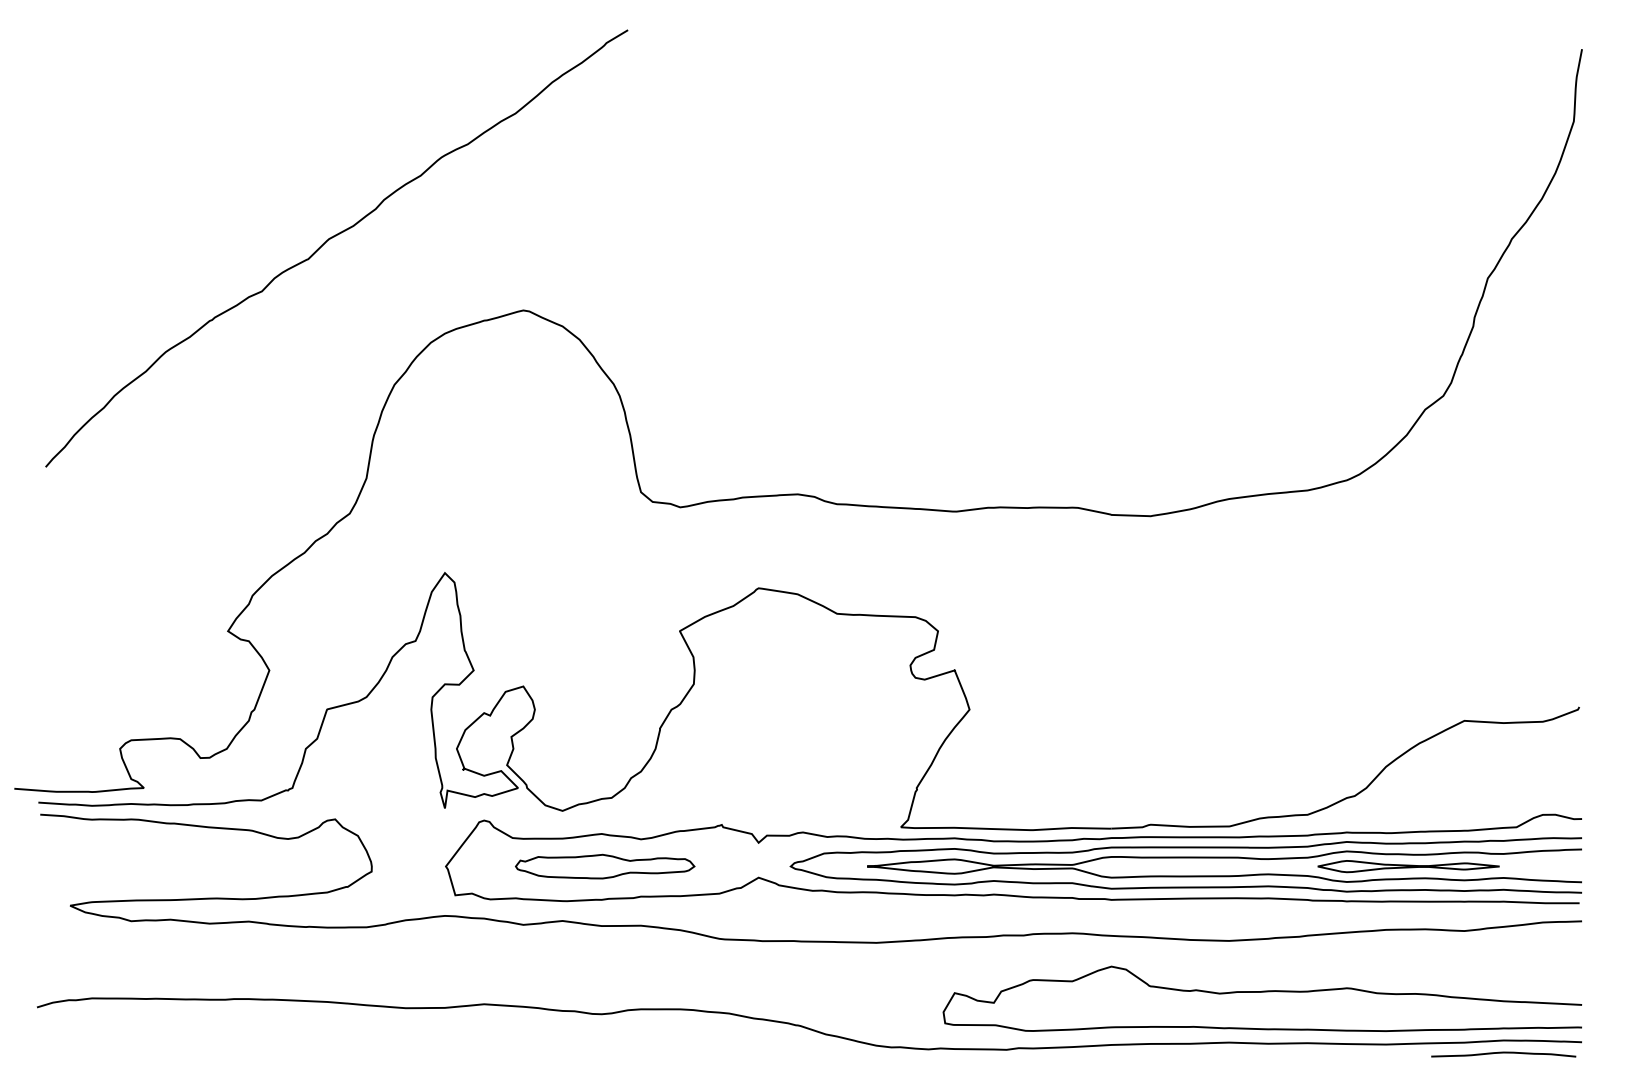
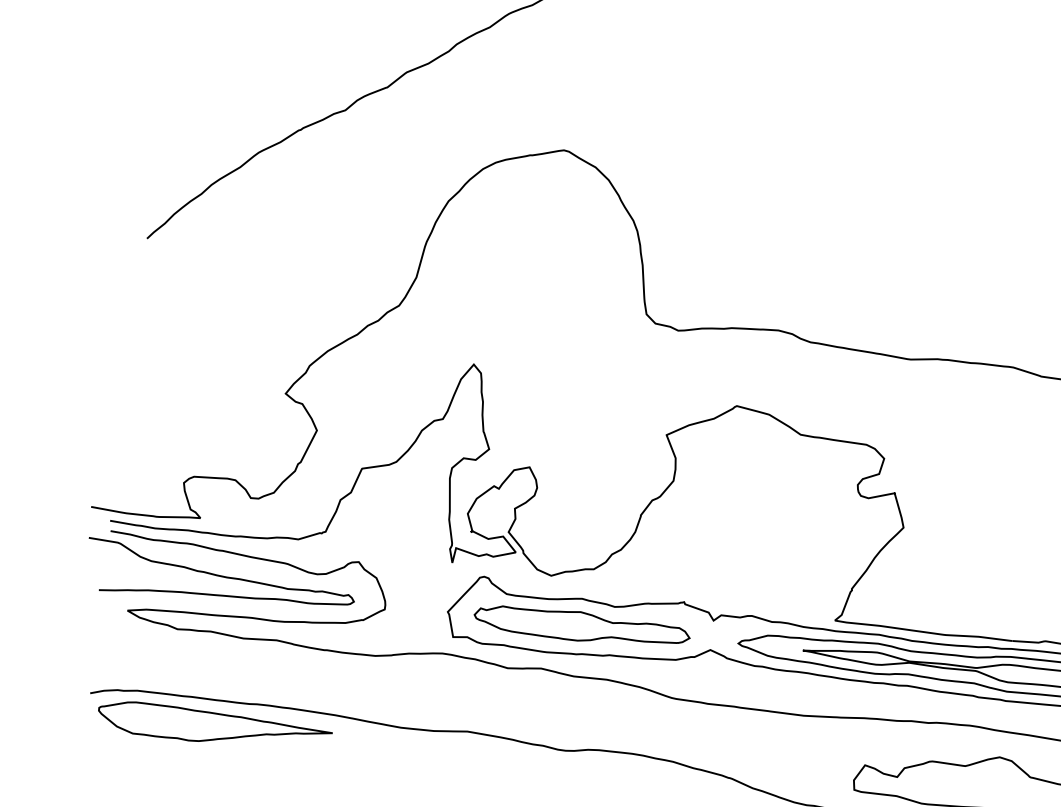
curve: (175, 854) -> (220, 577), added
part: (604, 866) -> (581, 626), size x1.43
part: (187, 1031) -> (214, 727), added

